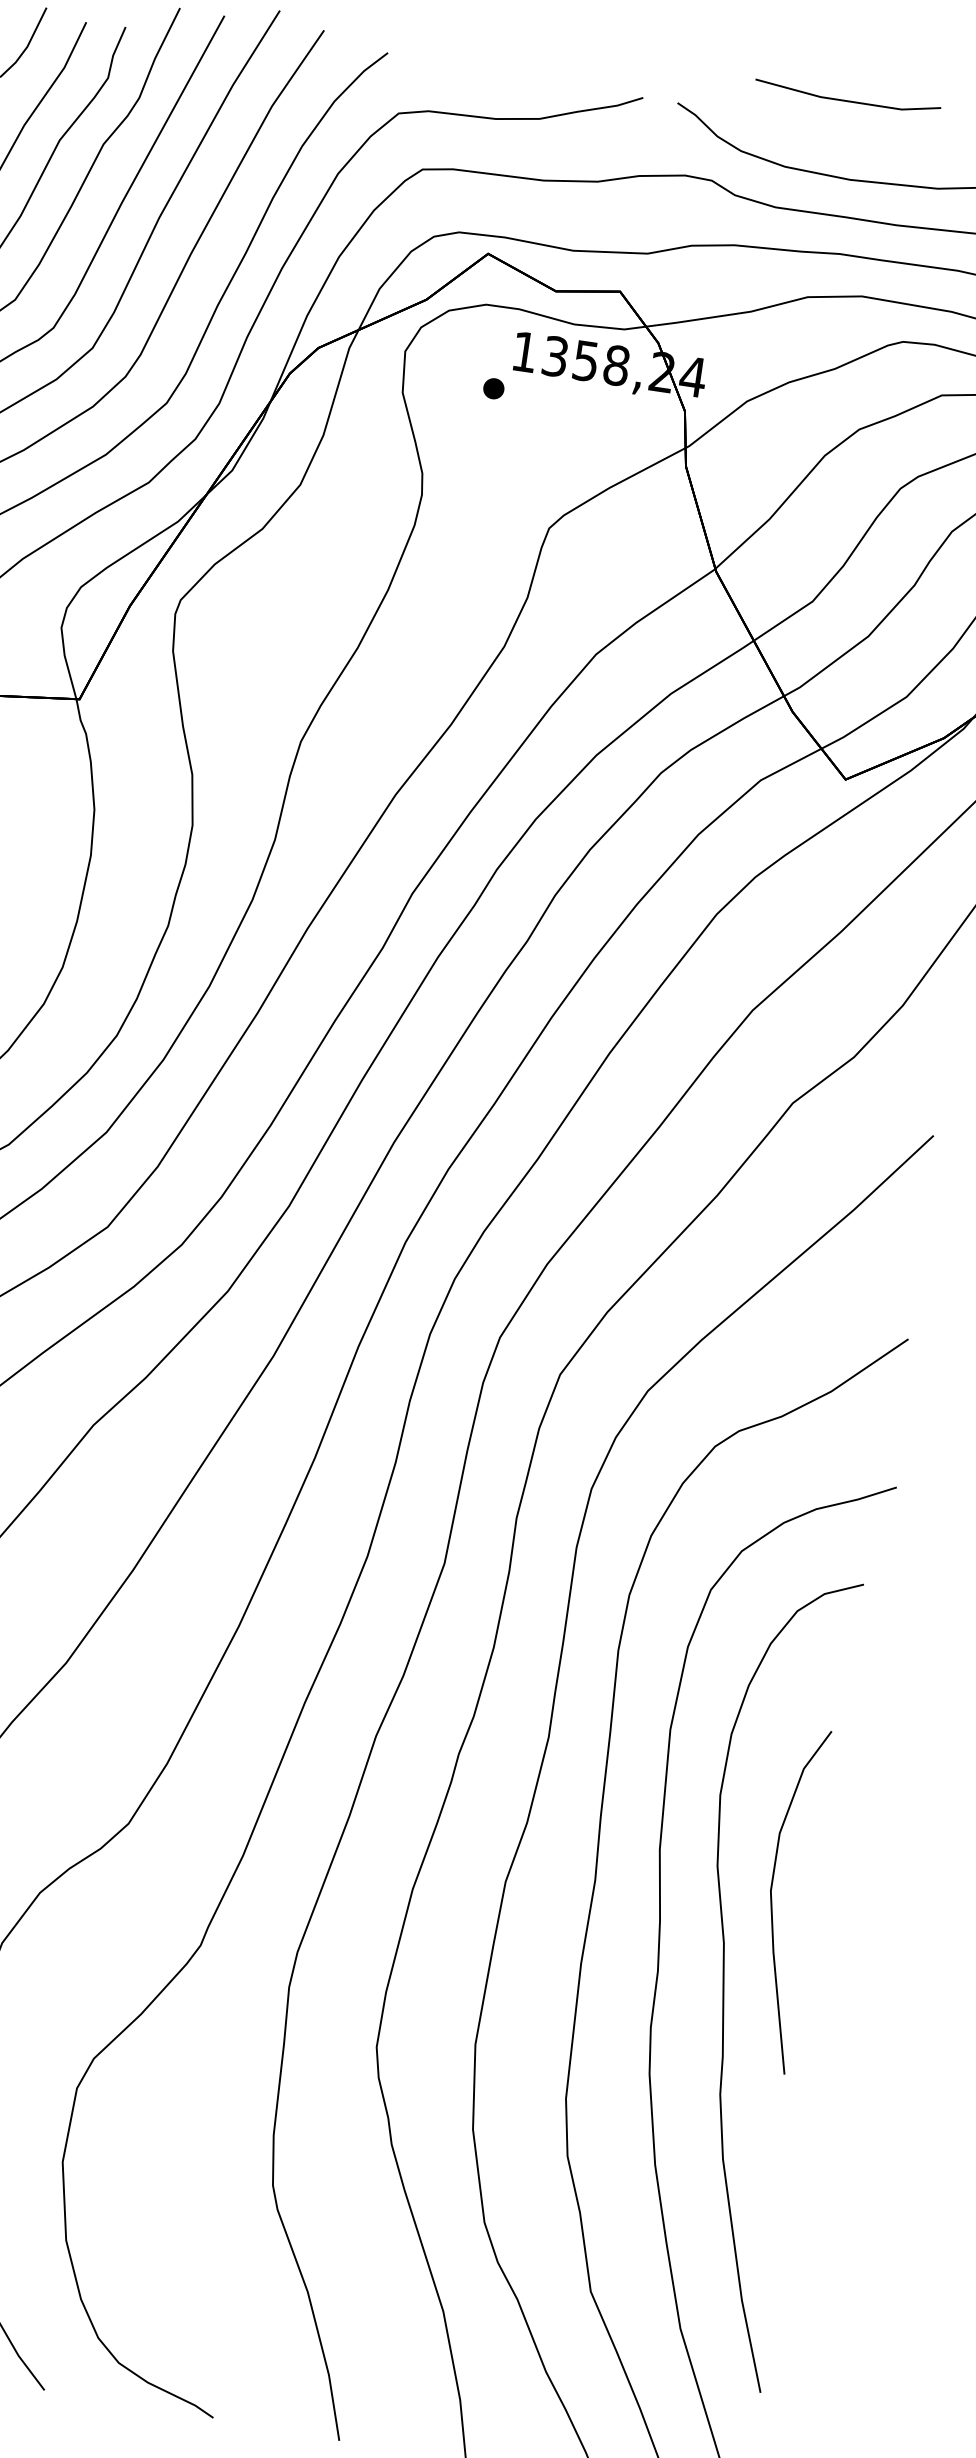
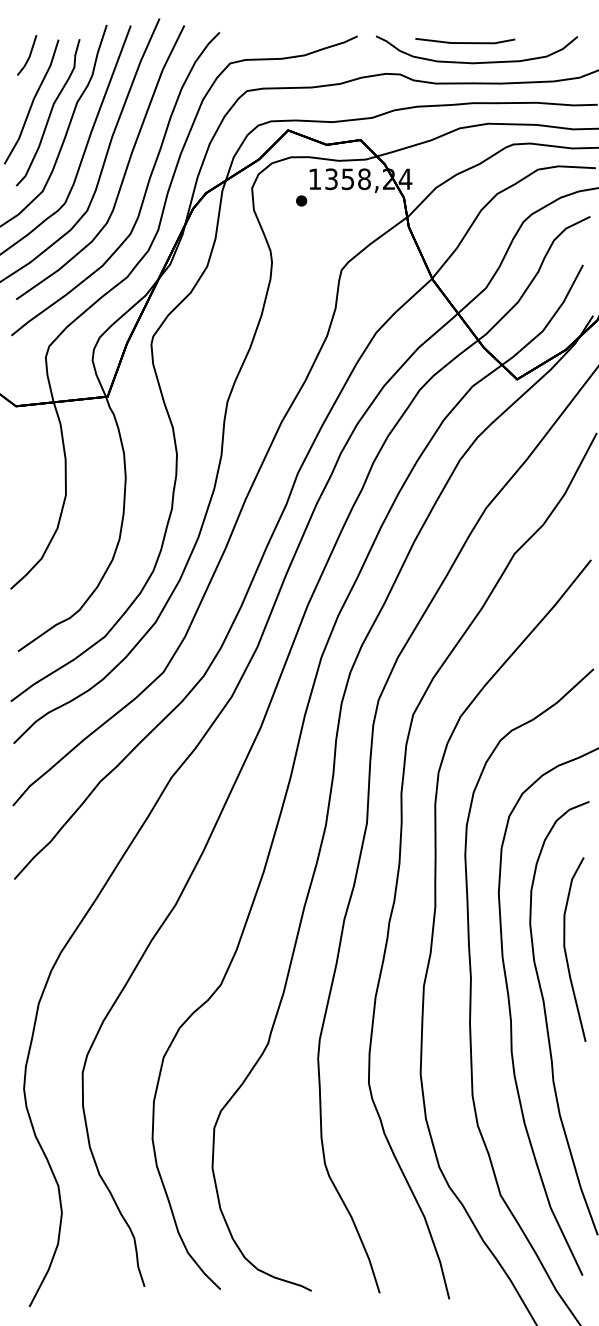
line: (847, 100) -> (465, 42), moved
curve: (773, 1901) -> (566, 951), moved

